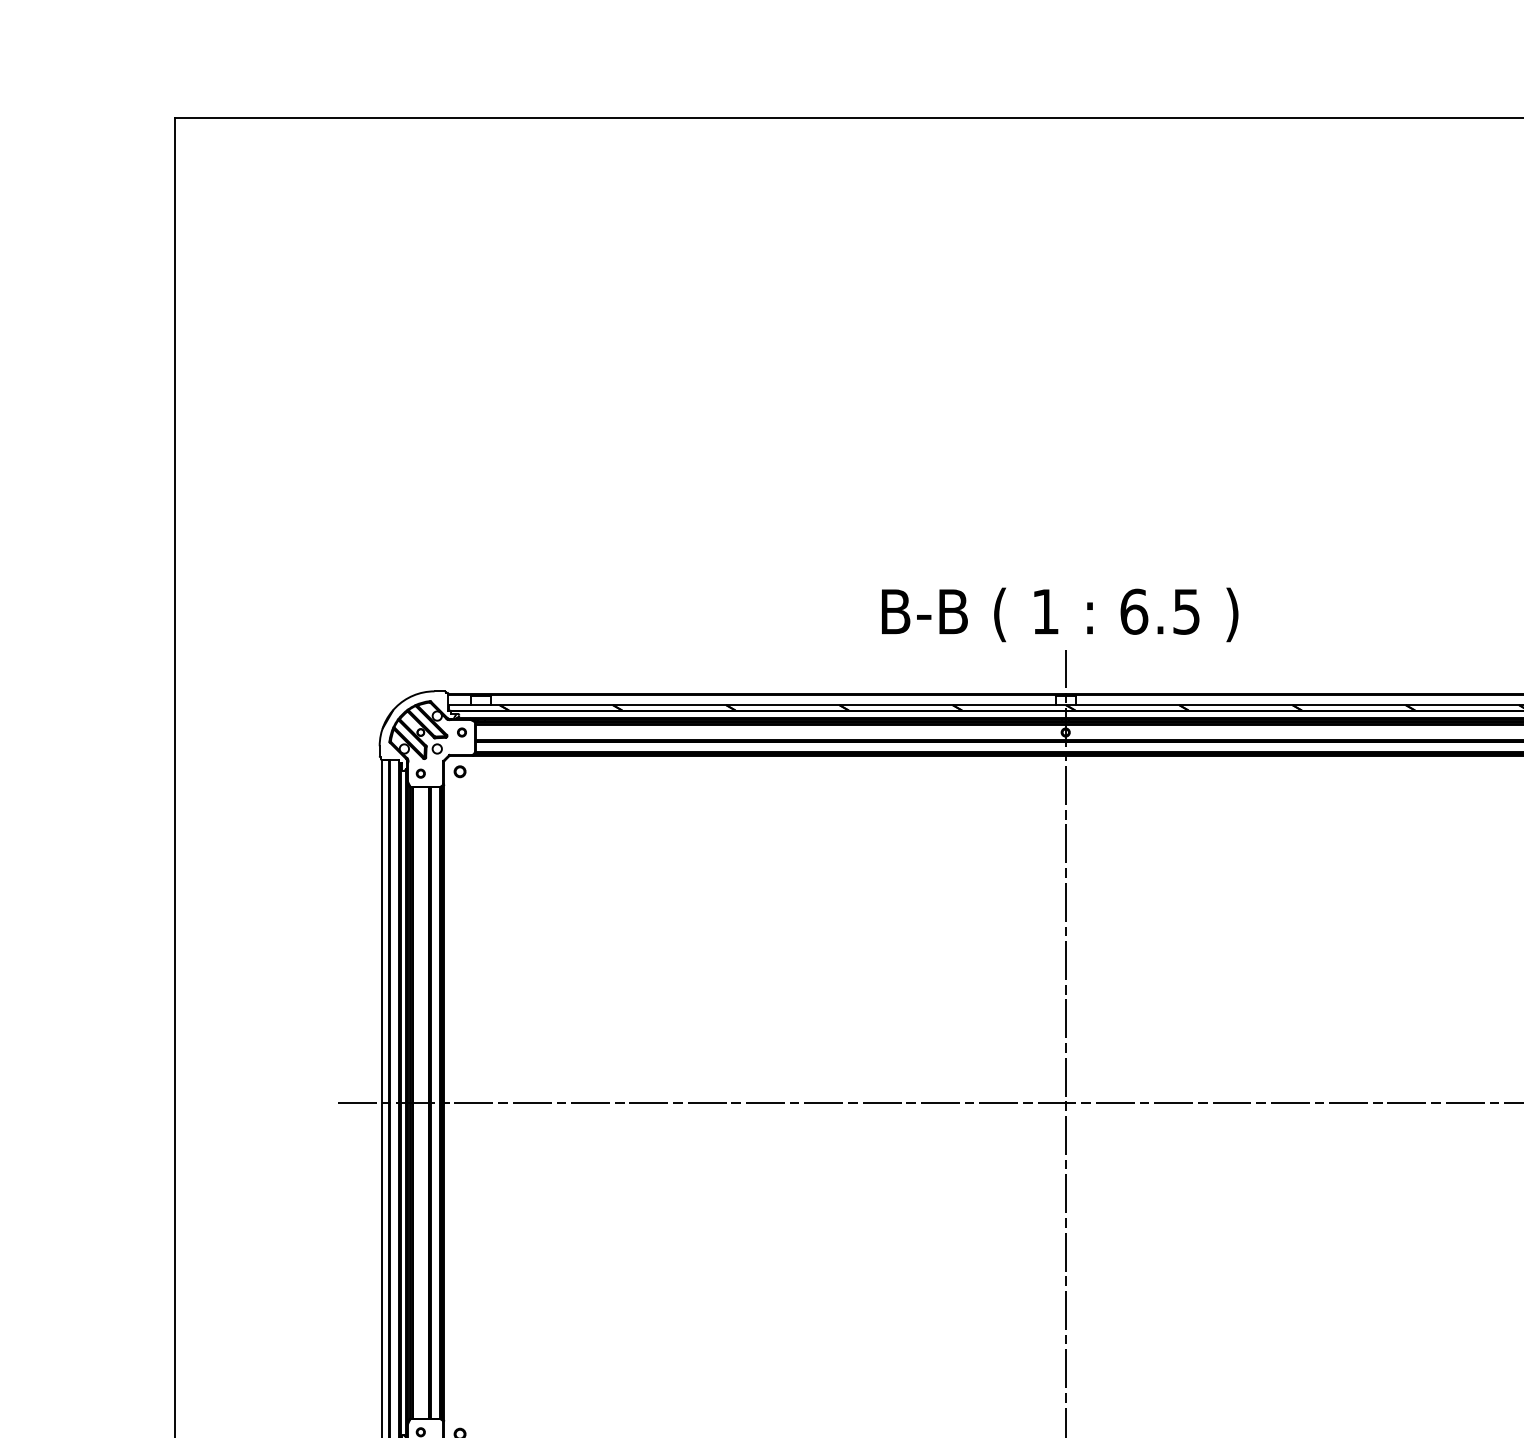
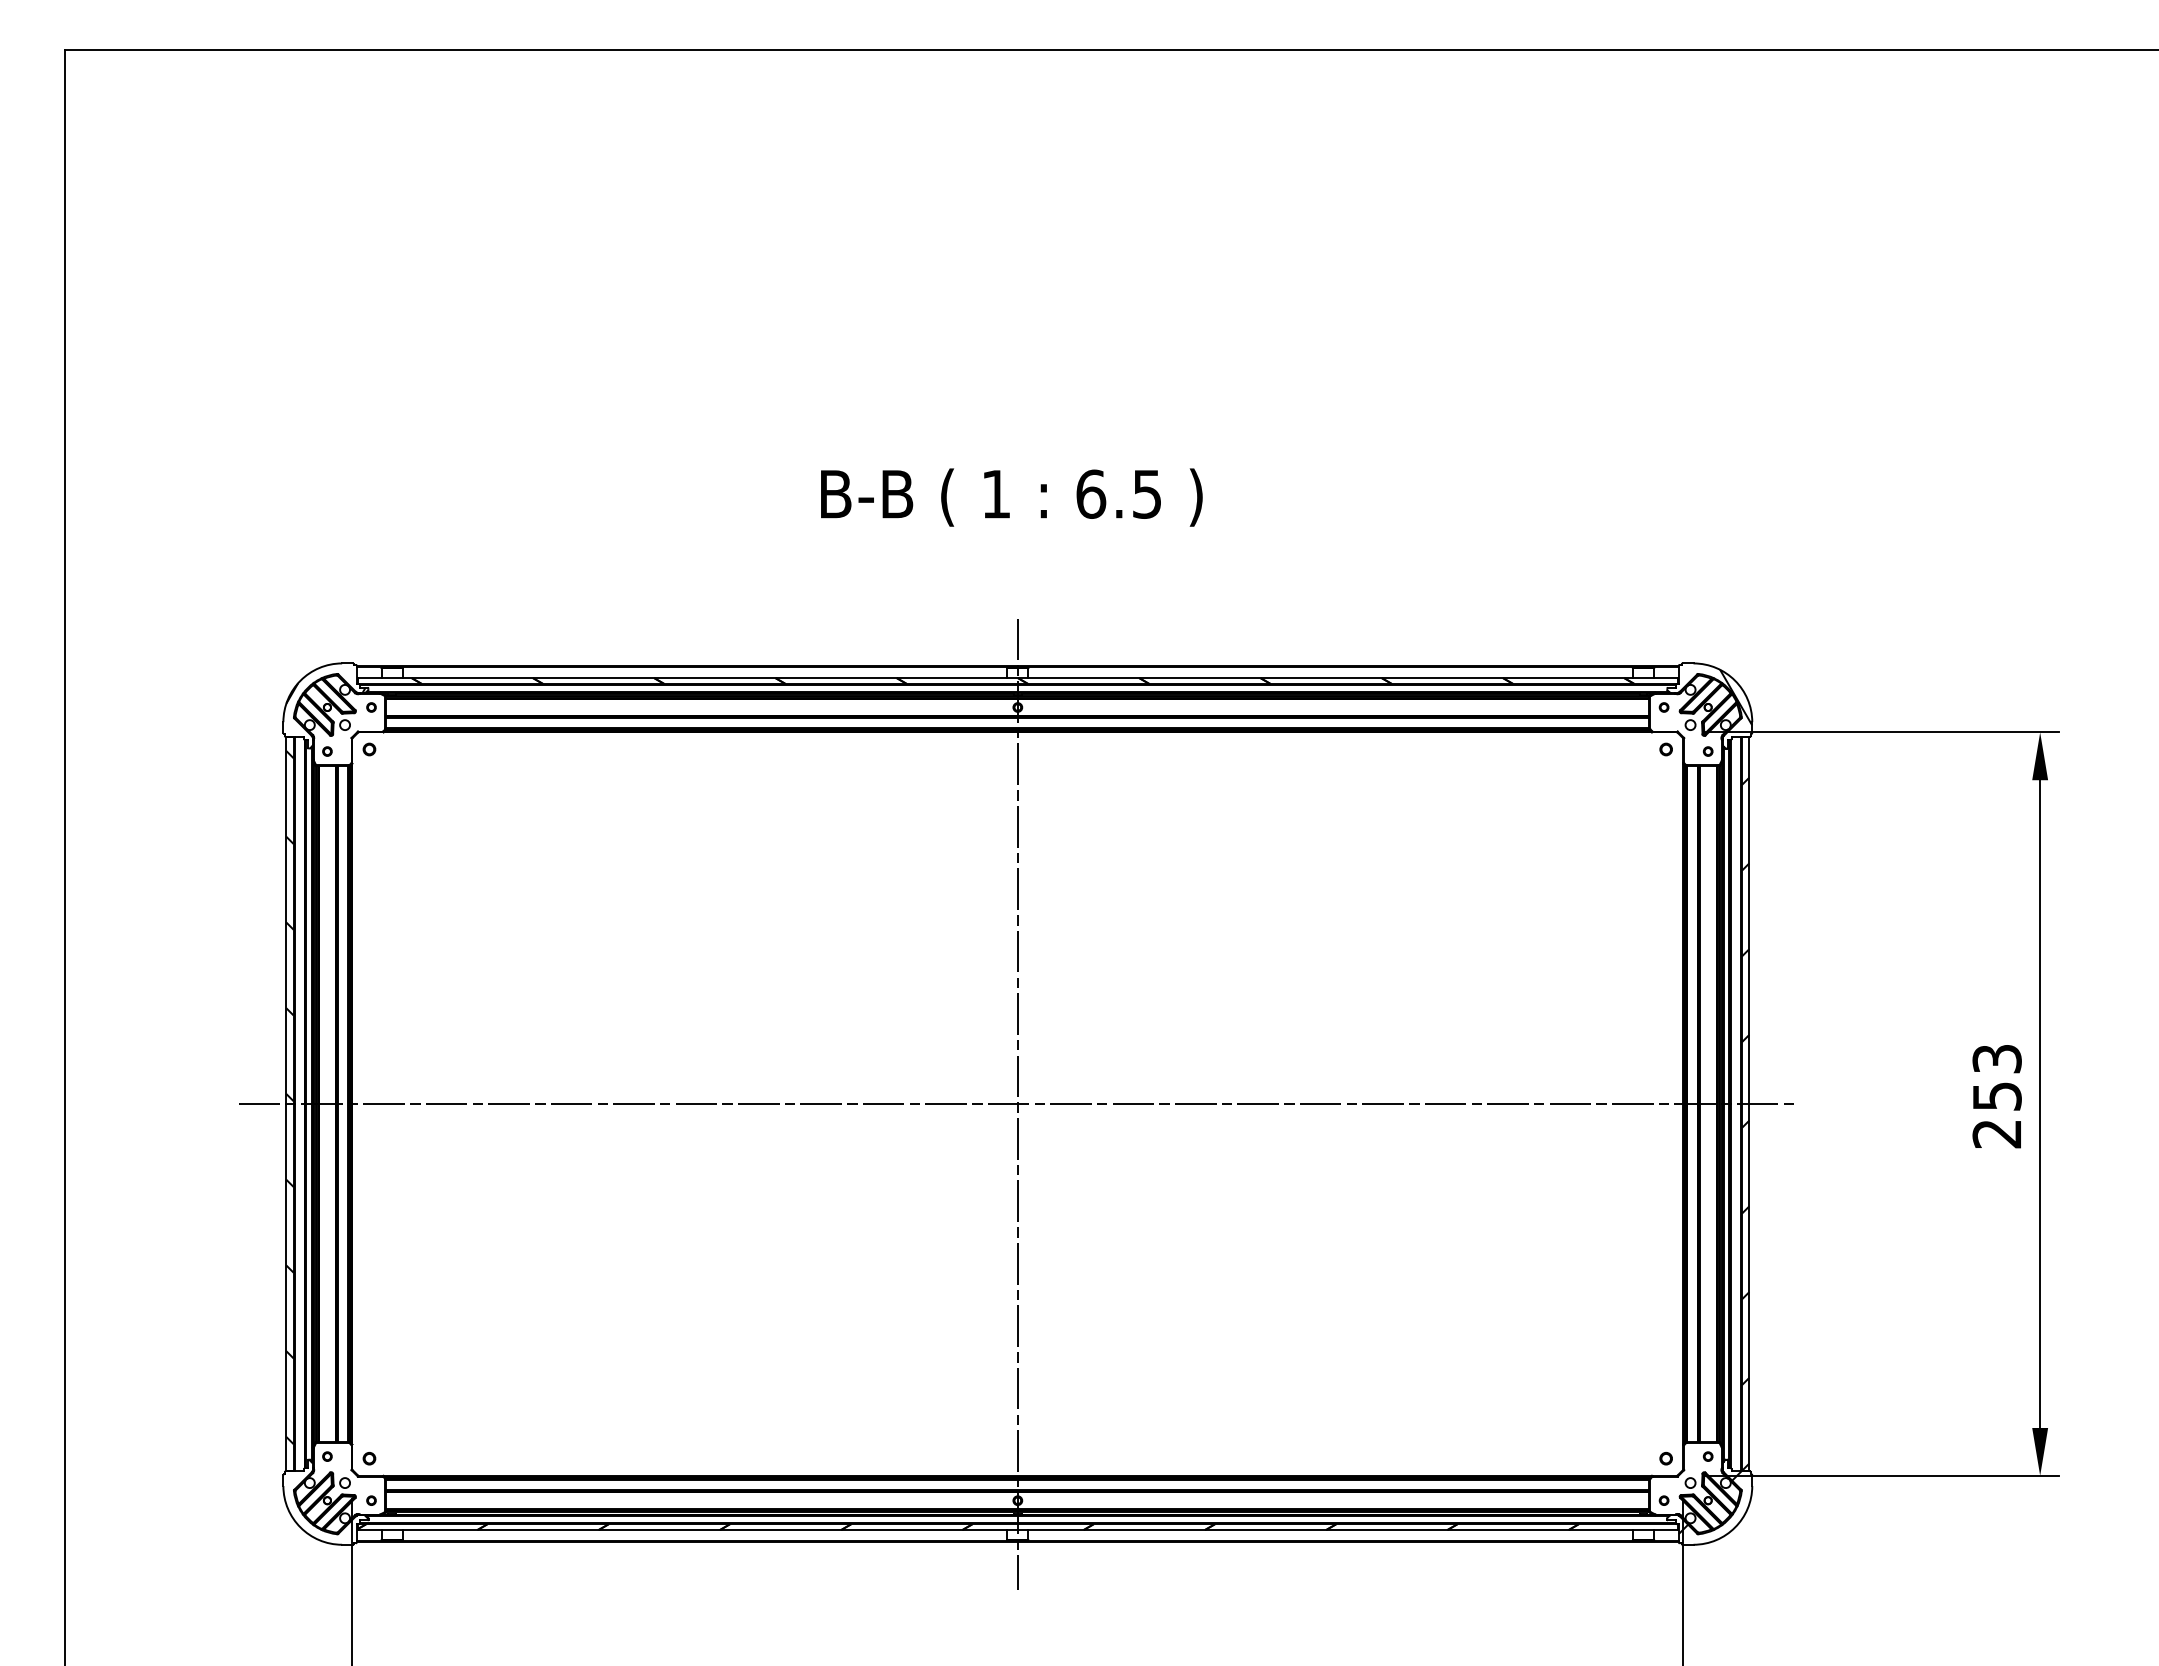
text: (1059, 614) -> (1011, 497), moved
hatch: (385, 1096) -> (289, 1097), added

